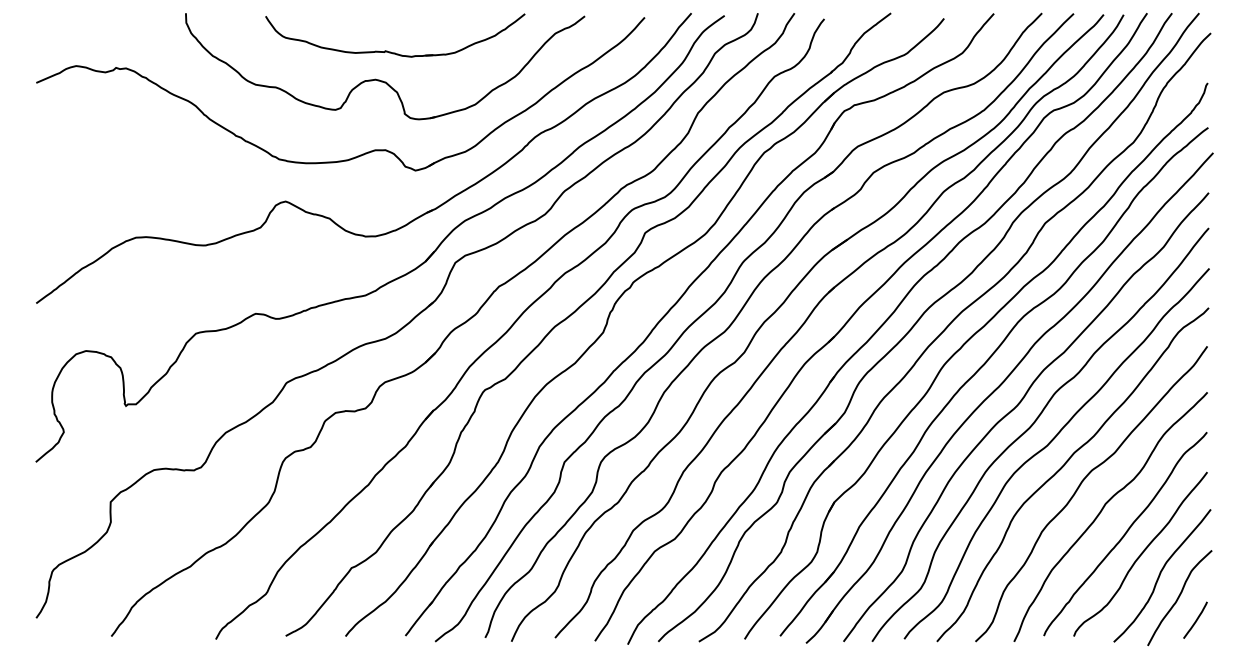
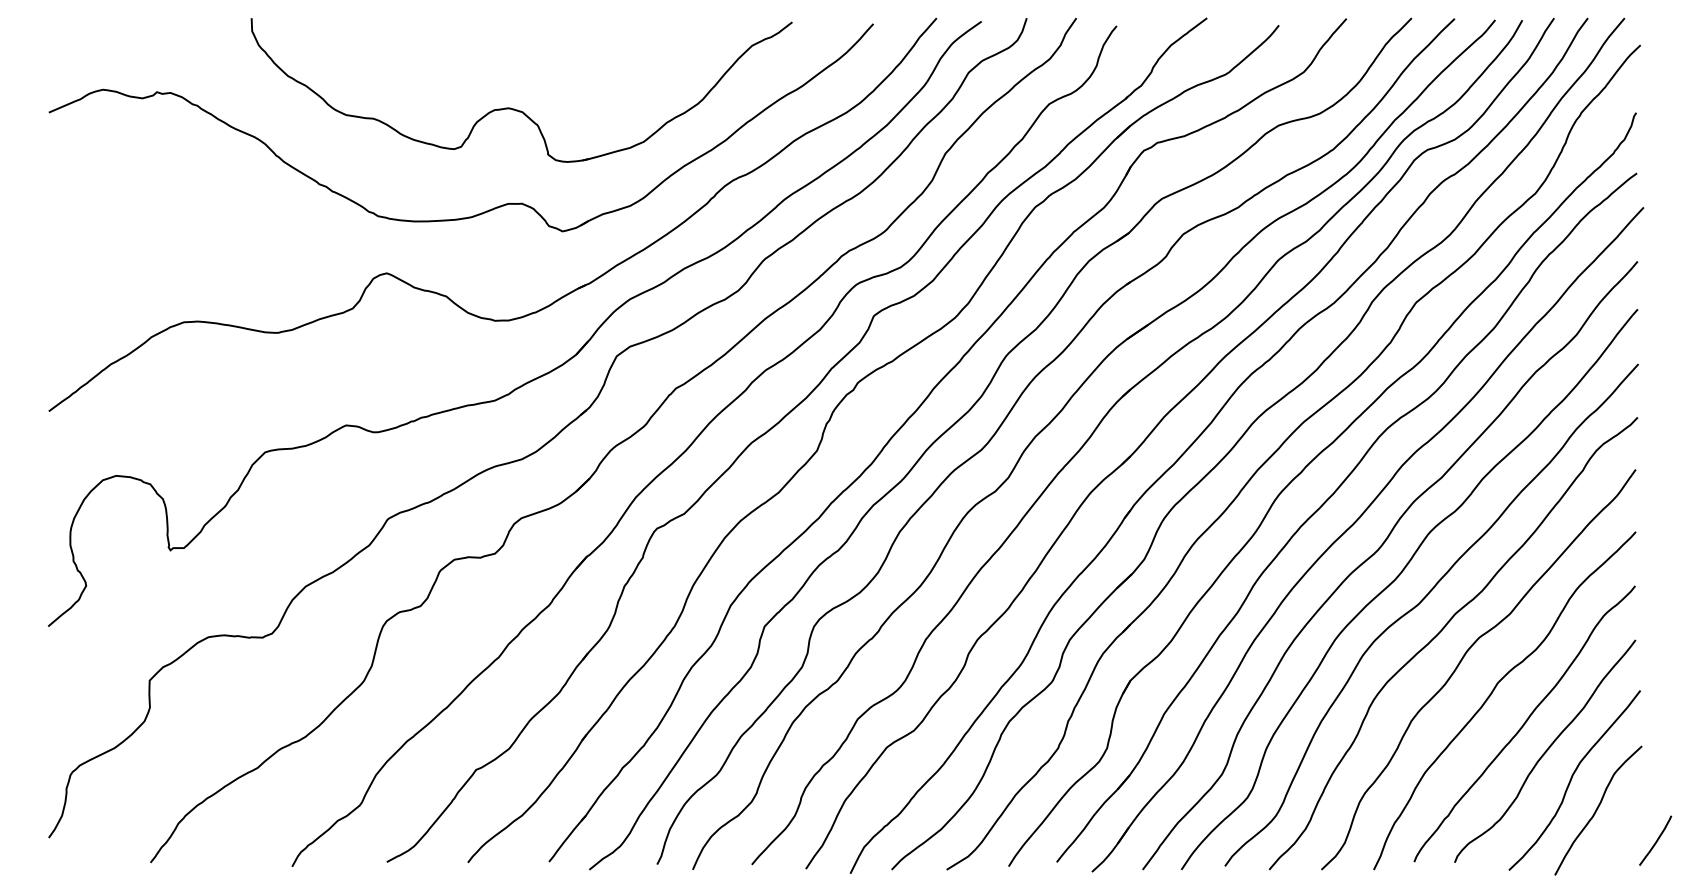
part: (391, 51) -> (529, 70), removed
curve: (1196, 620) -> (1656, 840), moved

